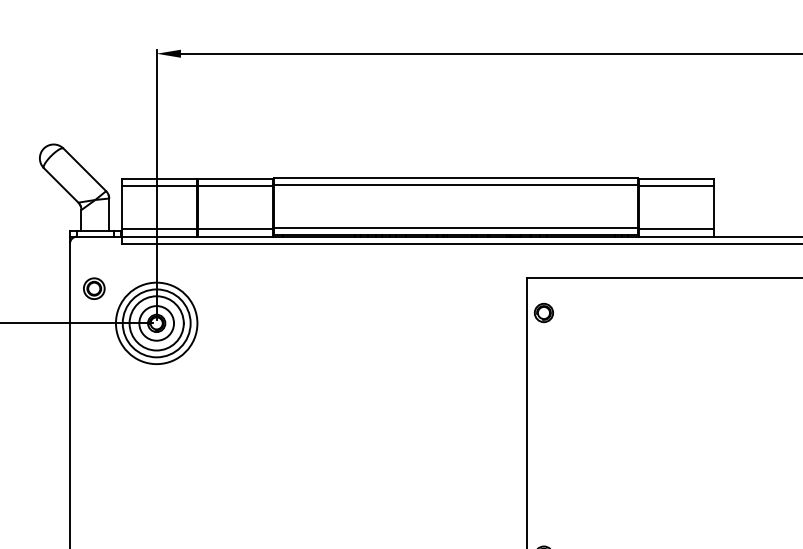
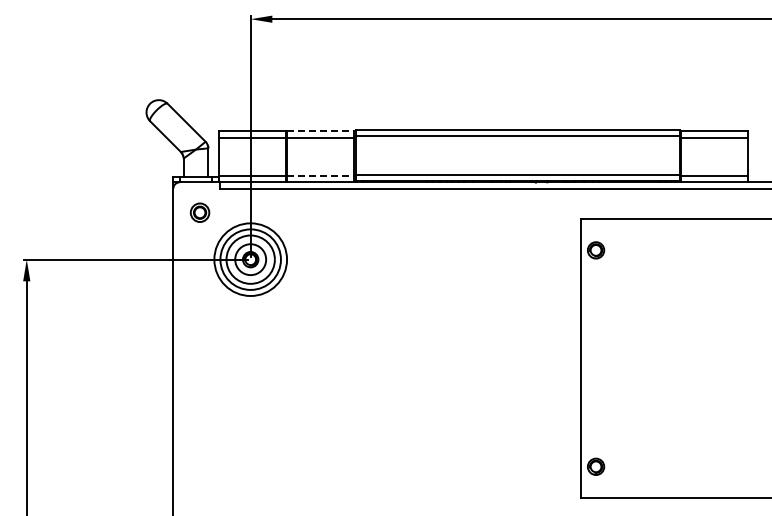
line: (234, 179) -> (320, 131), solid -> dashed
line: (234, 229) -> (320, 175), solid -> dashed
part: (93, 288) -> (199, 212), moved

